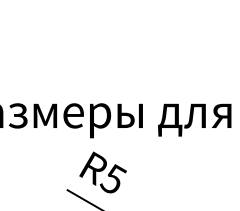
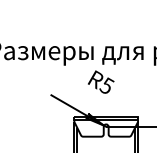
text: (103, 171) -> (101, 81), moved

